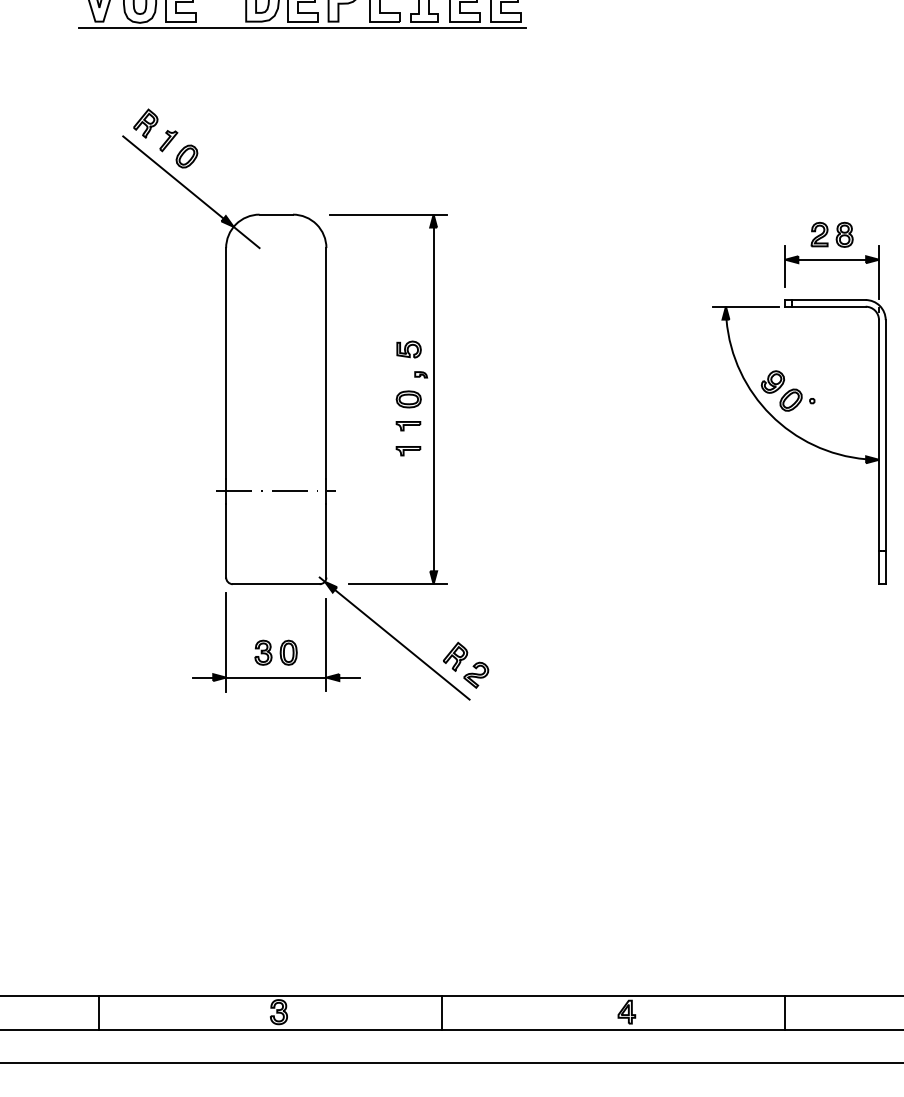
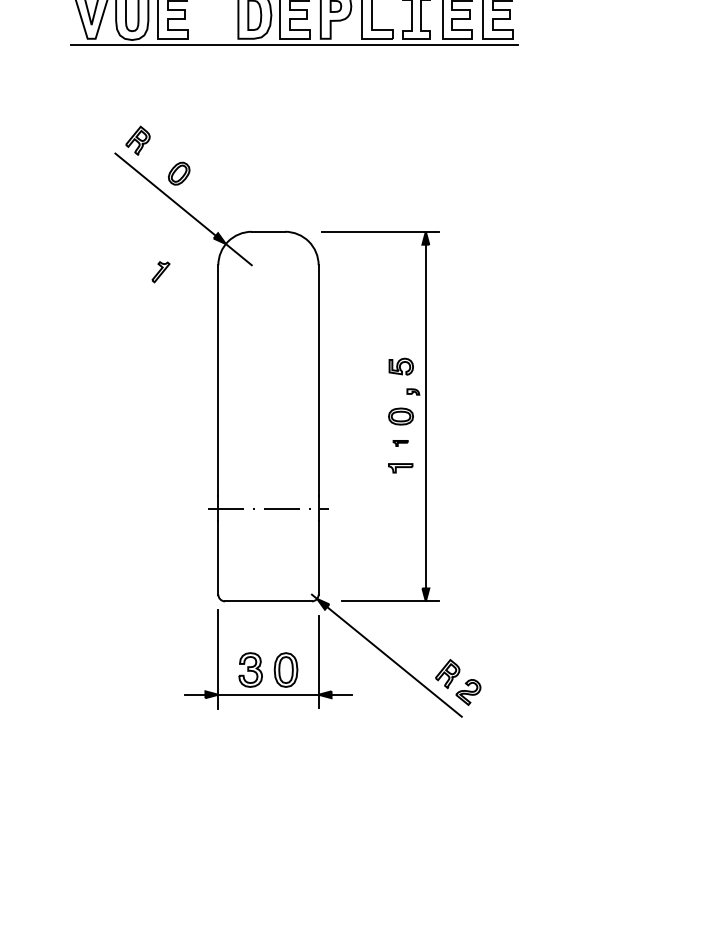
part: (168, 141) -> (160, 272), moved
part: (408, 426) -> (400, 443), size x0.6
part: (275, 652) -> (267, 669), size x1.4

